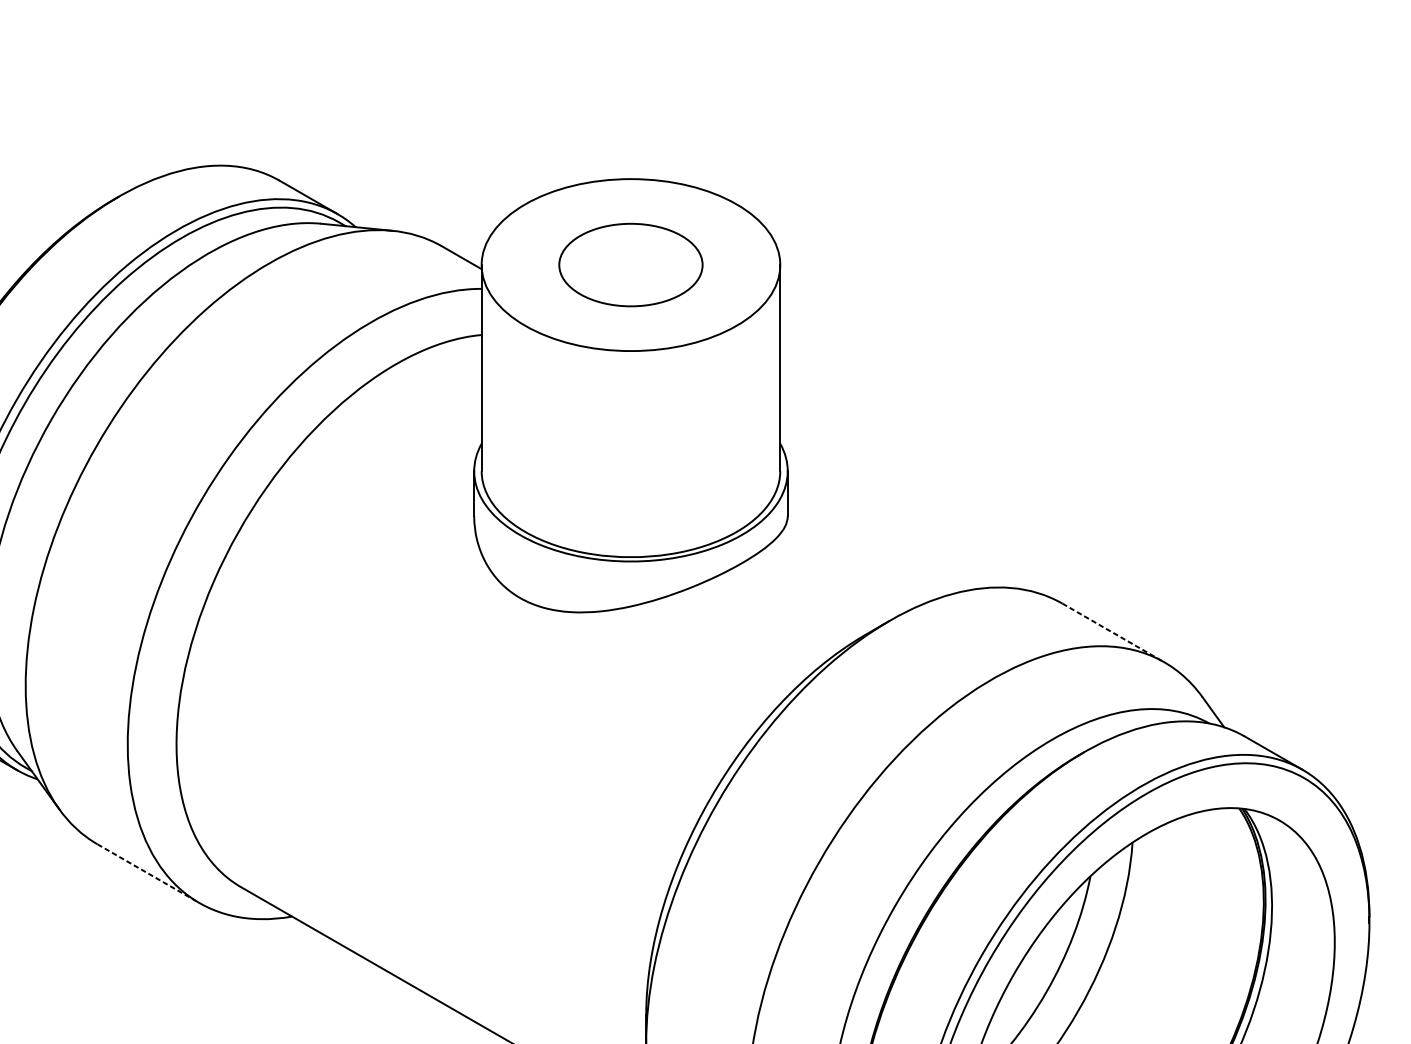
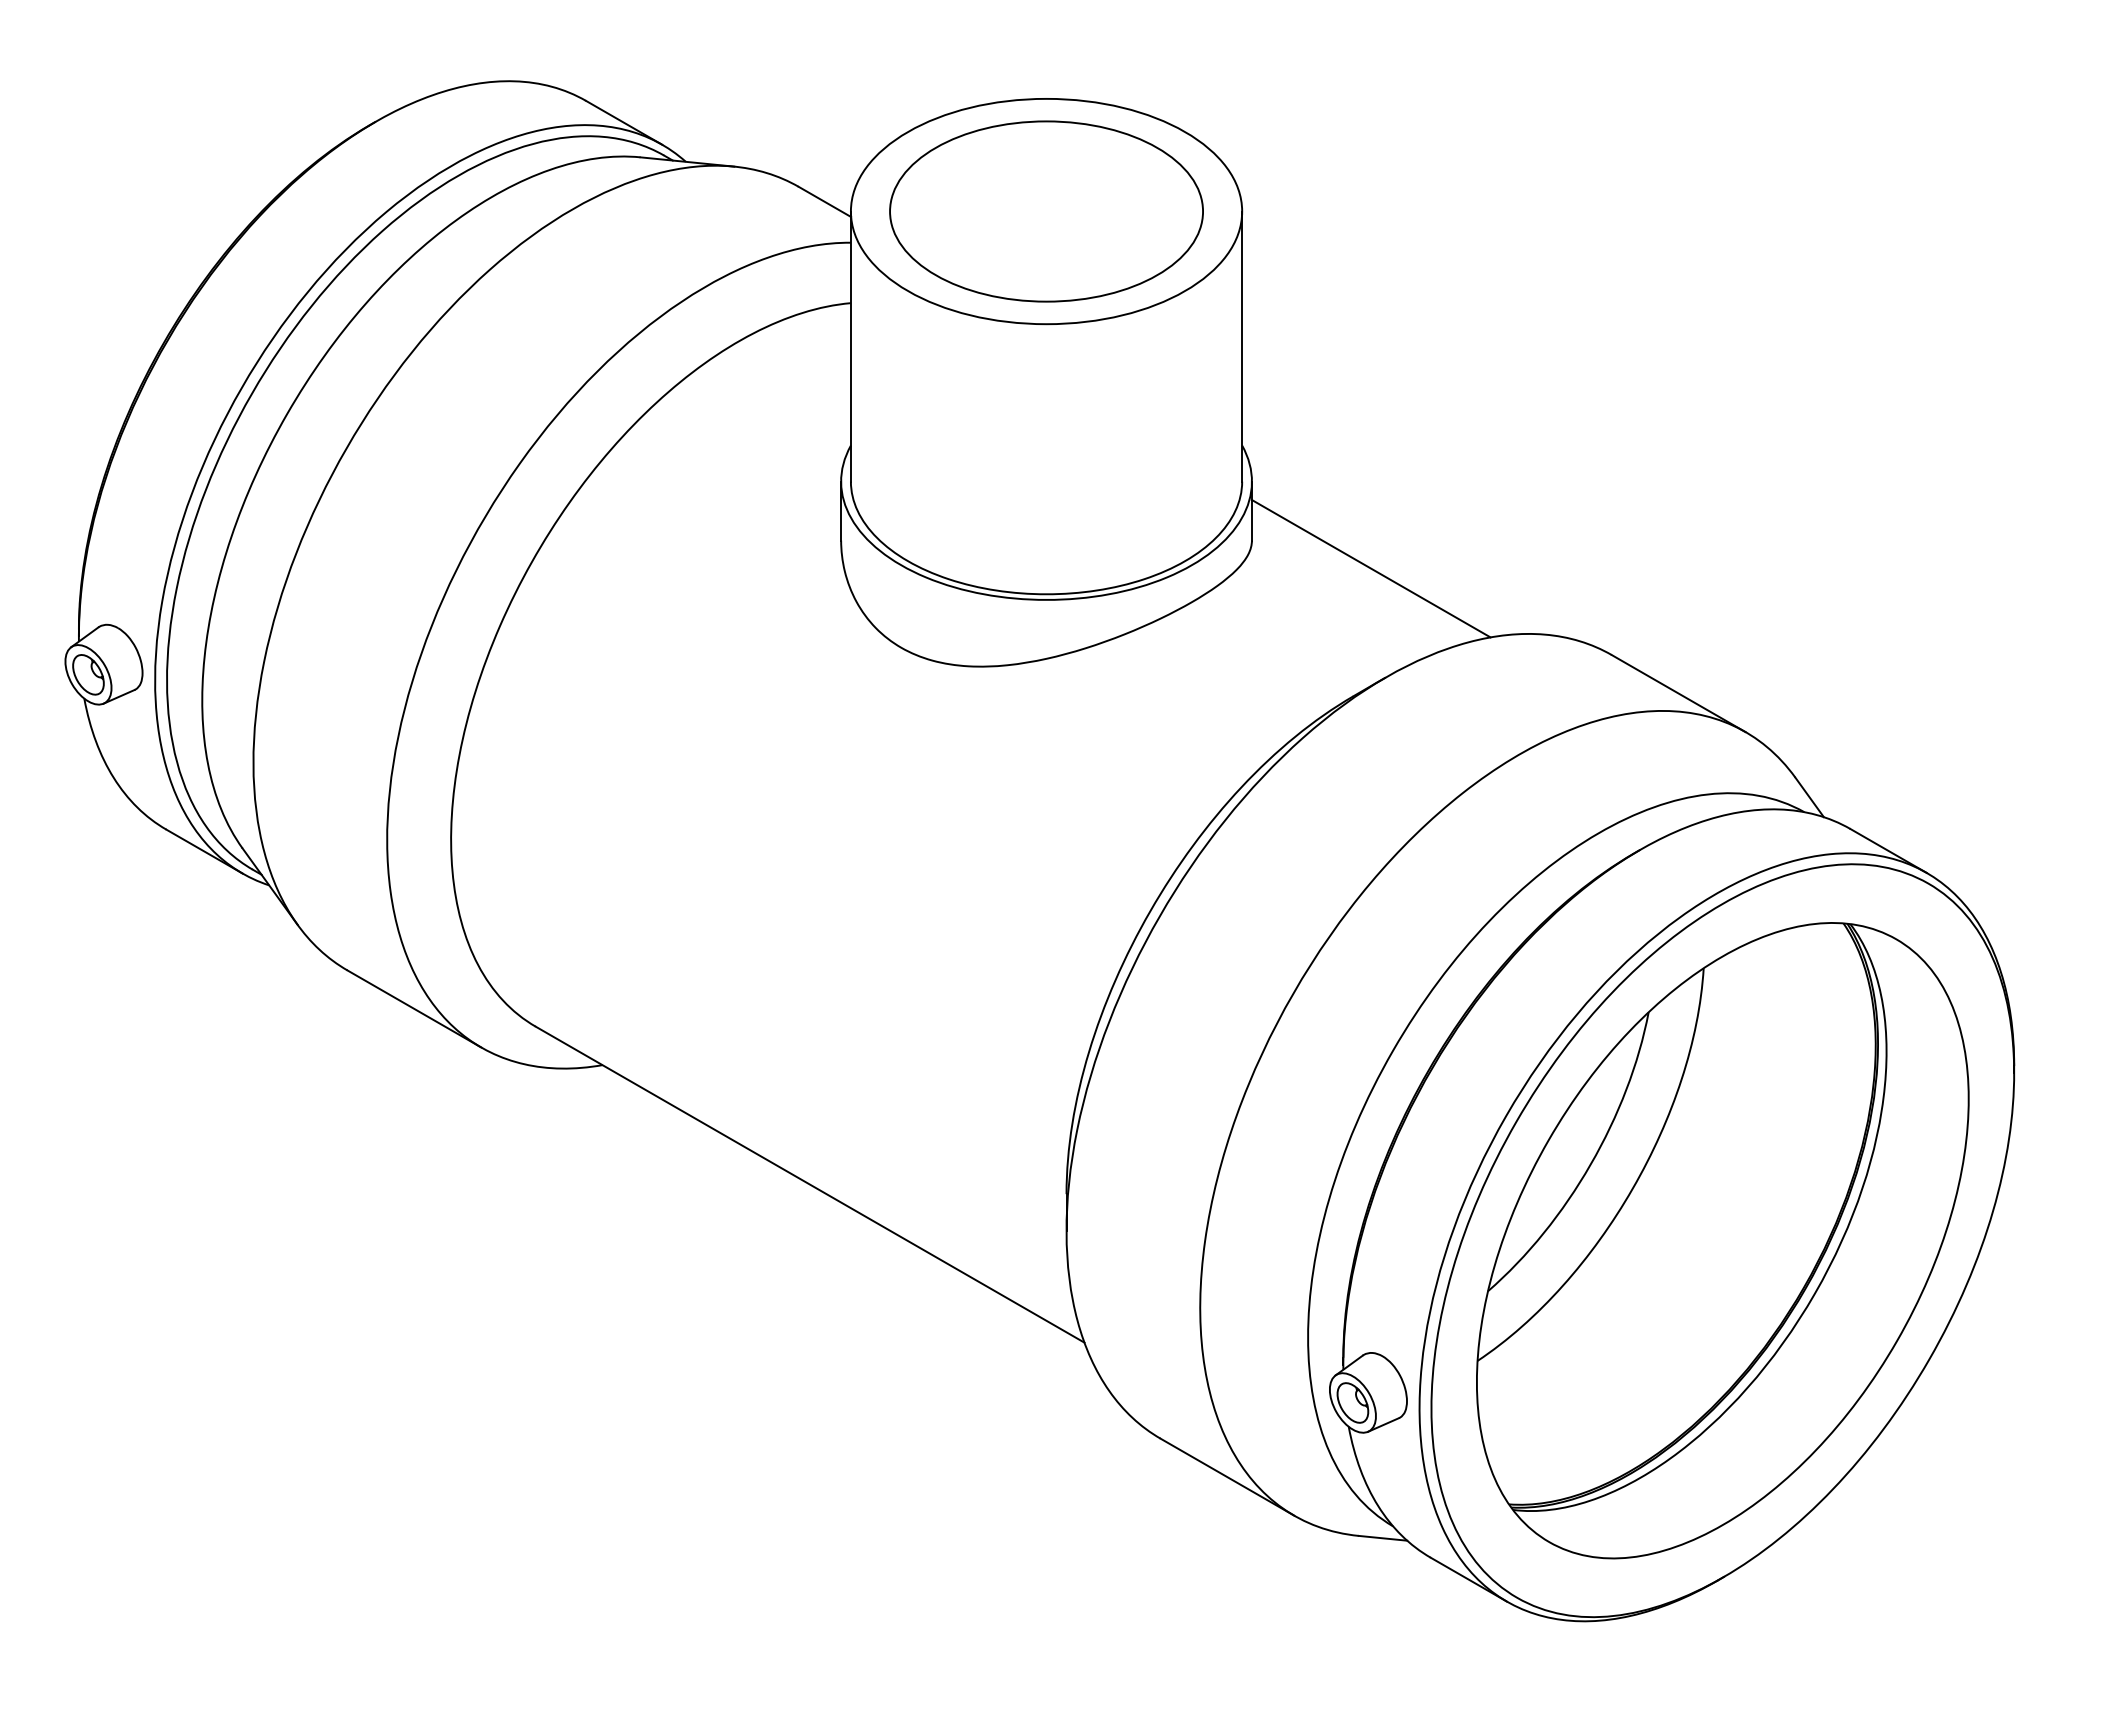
part: (630, 265) -> (1046, 211), size x1.67
line: (878, 537) -> (1370, 568), added
line: (1114, 632) -> (1679, 693), dashed -> solid
line: (148, 874) -> (414, 1009), dashed -> solid

